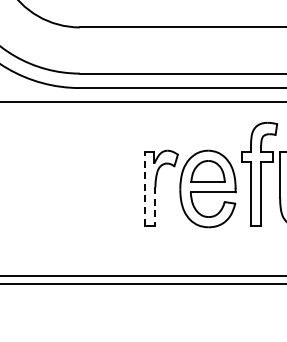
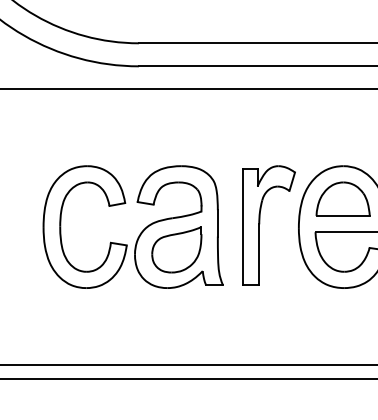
part: (76, 188) -> (133, 226), added
line: (145, 188) -> (243, 226), dashed -> solid
line: (155, 206) -> (259, 254), dashed -> solid

